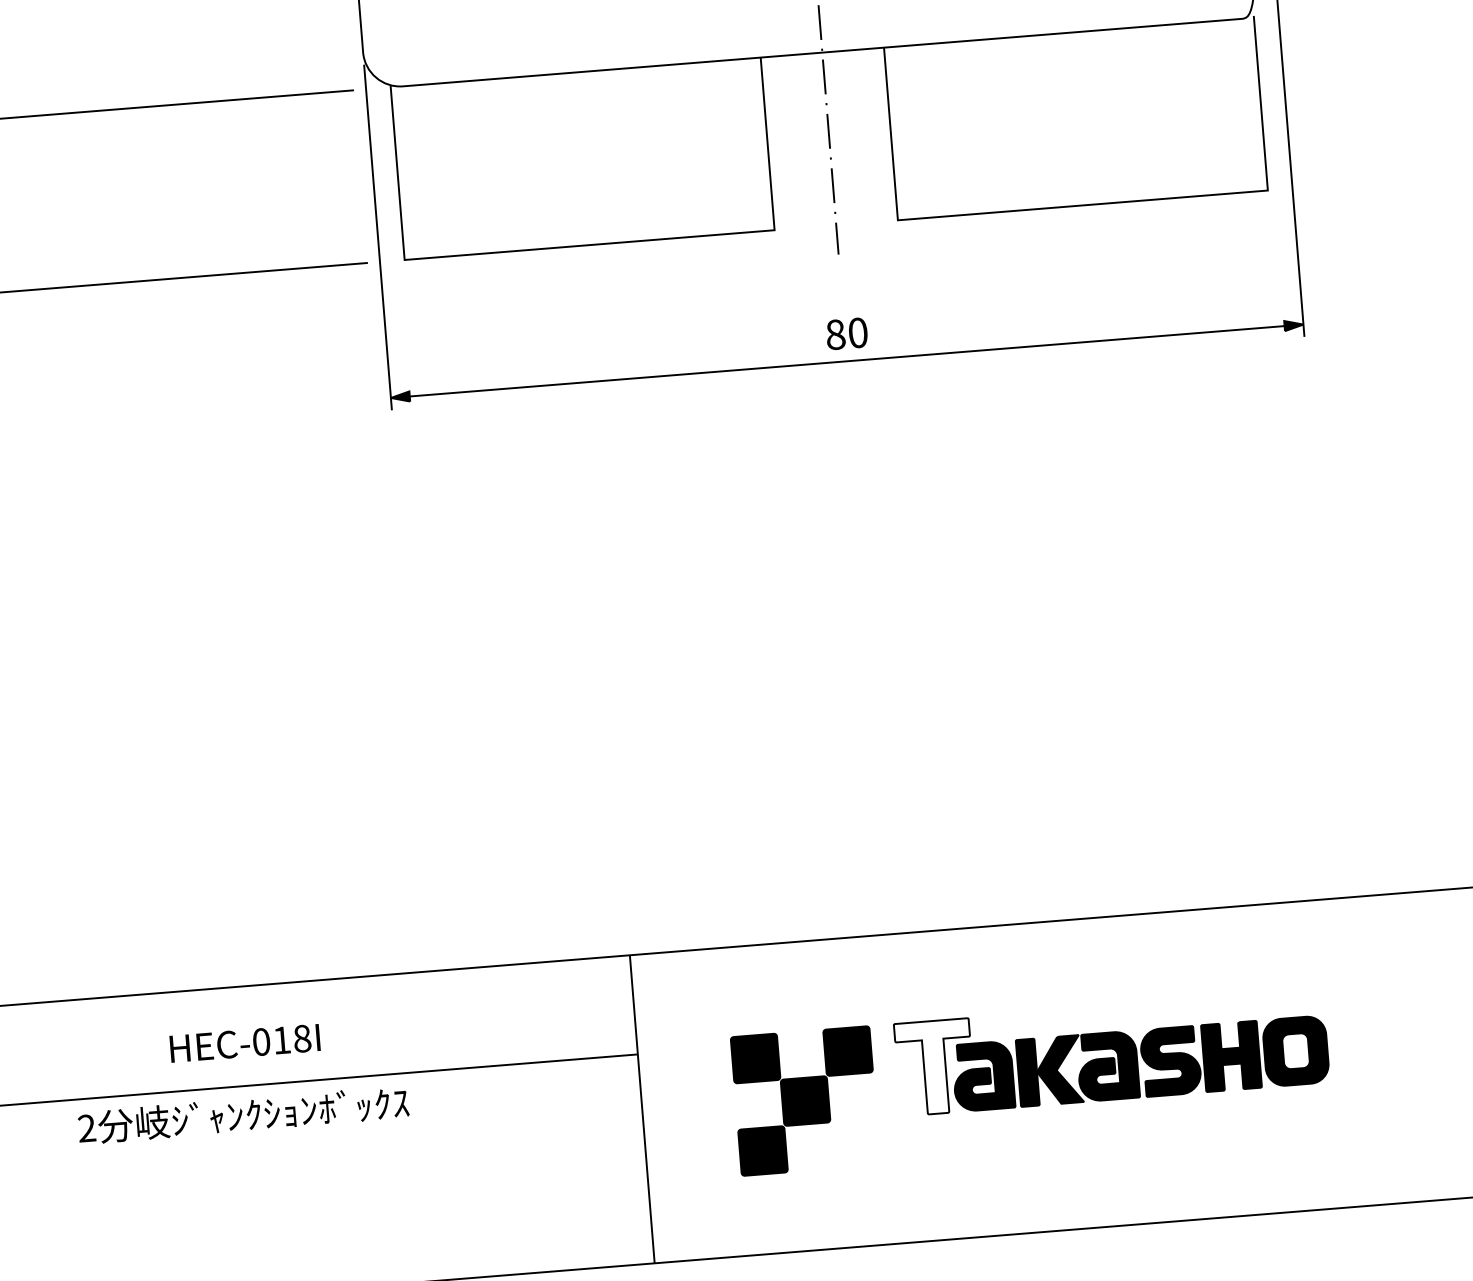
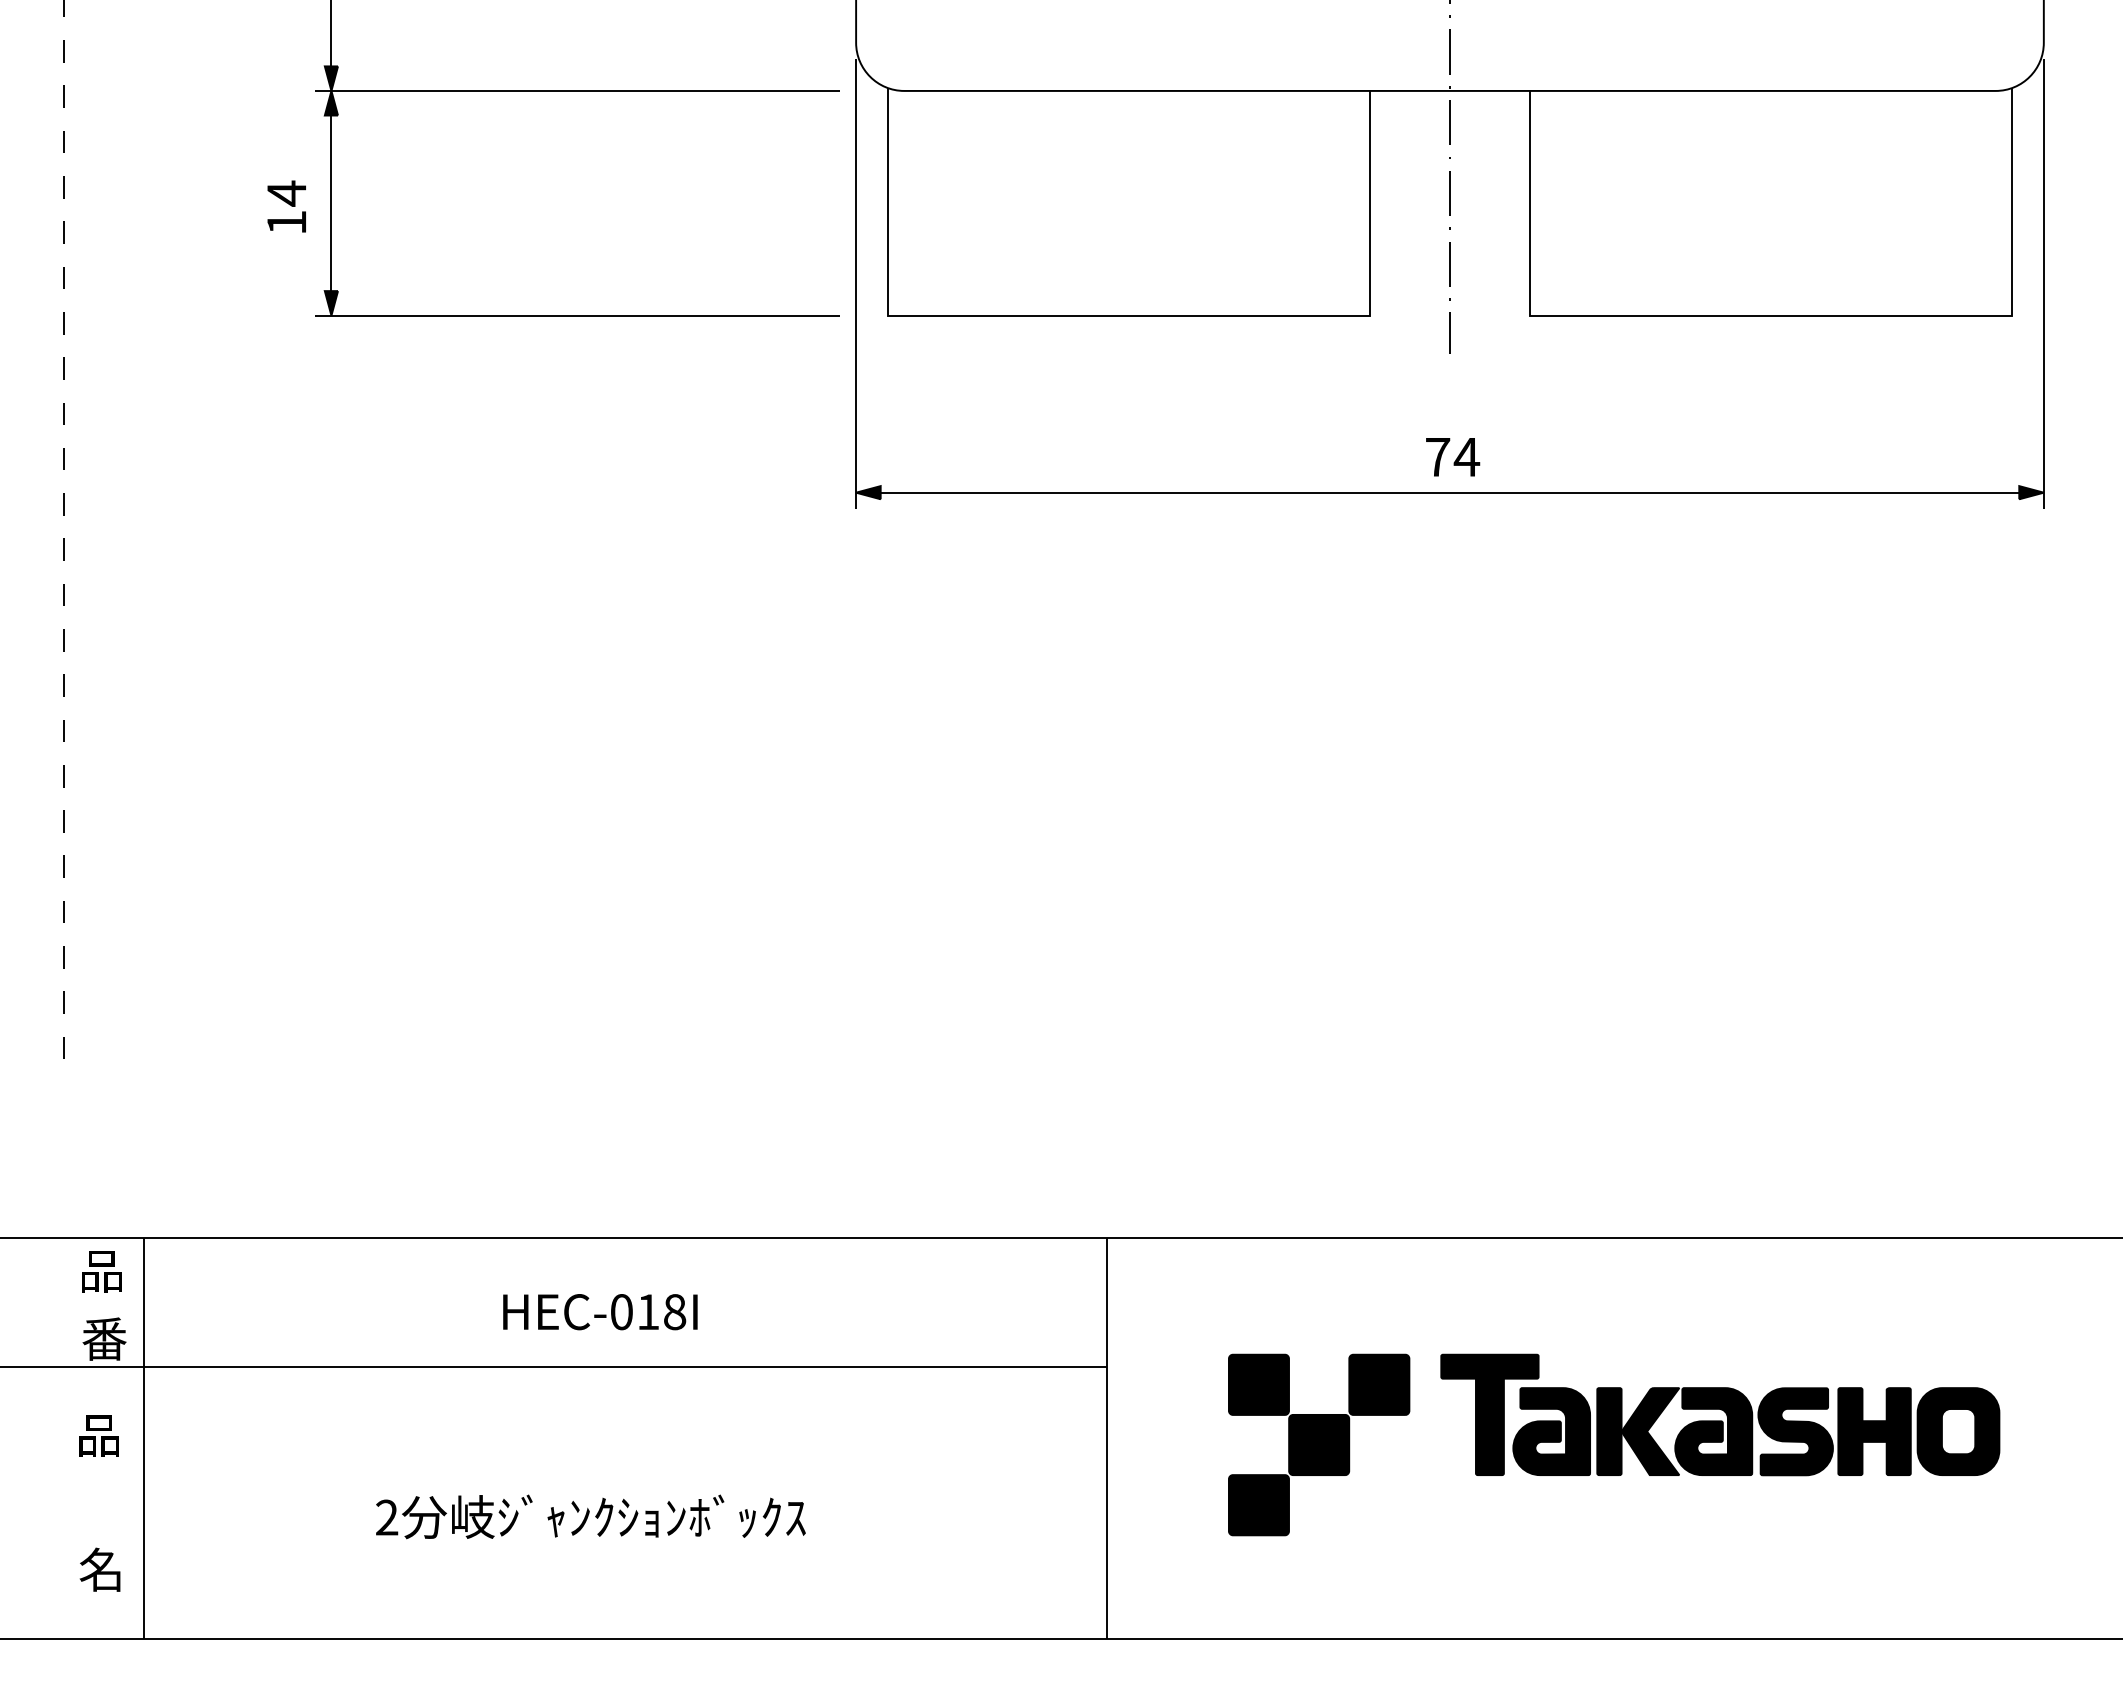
text: (847, 334) -> (1453, 457), 80 -> 74
fill: (934, 1067) -> (1489, 1414), added
text: (243, 1114) -> (590, 1516), moved

